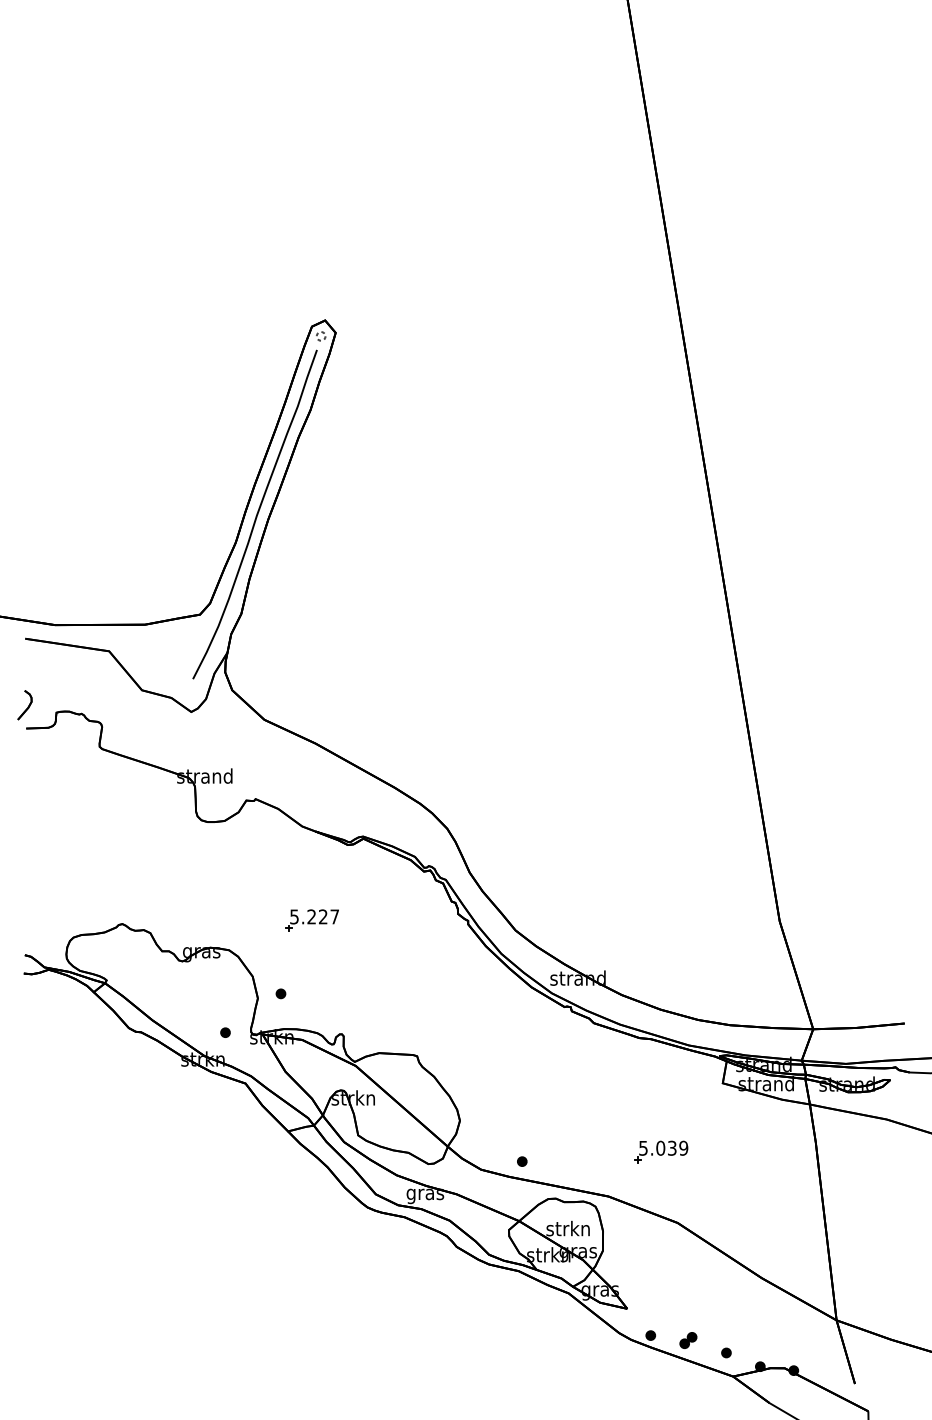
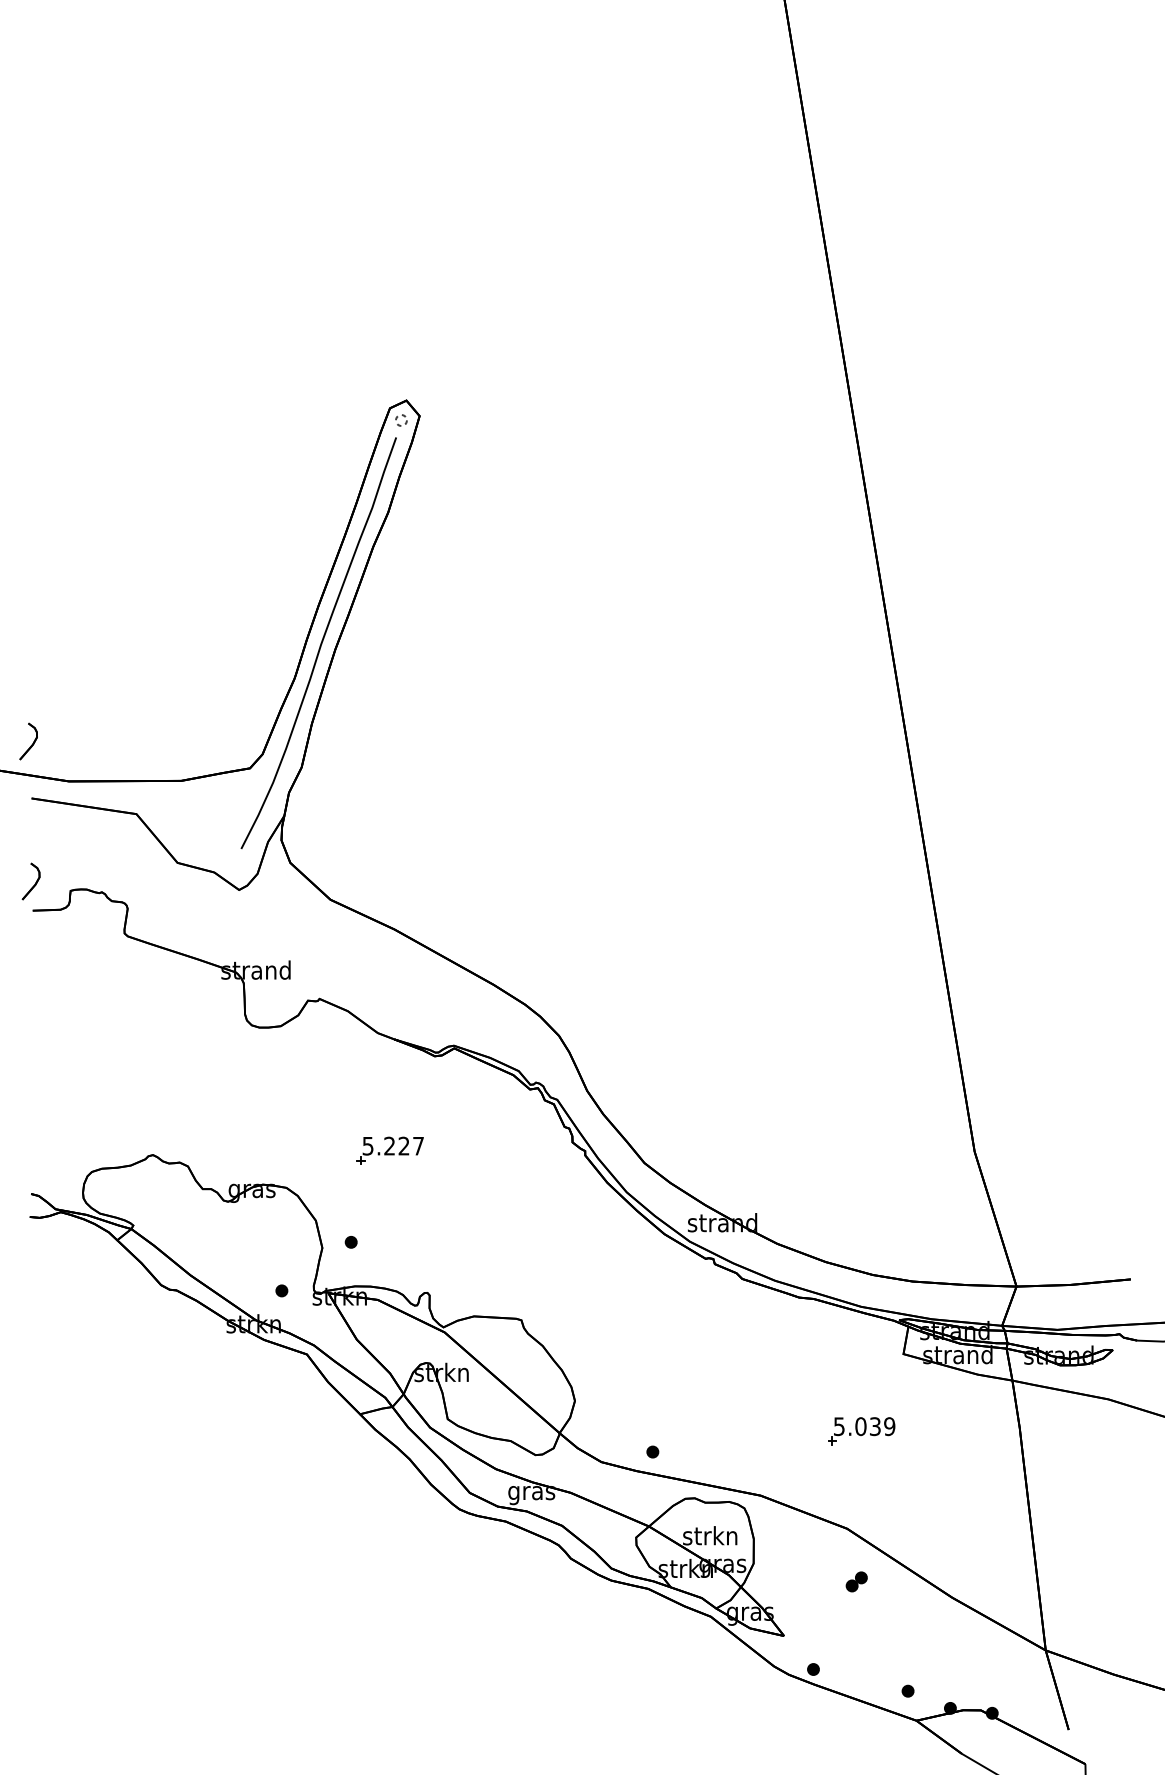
part: (22, 593) -> (28, 741), added
part: (661, 1151) -> (861, 1430), moved
part: (688, 1340) -> (856, 1581), moved

